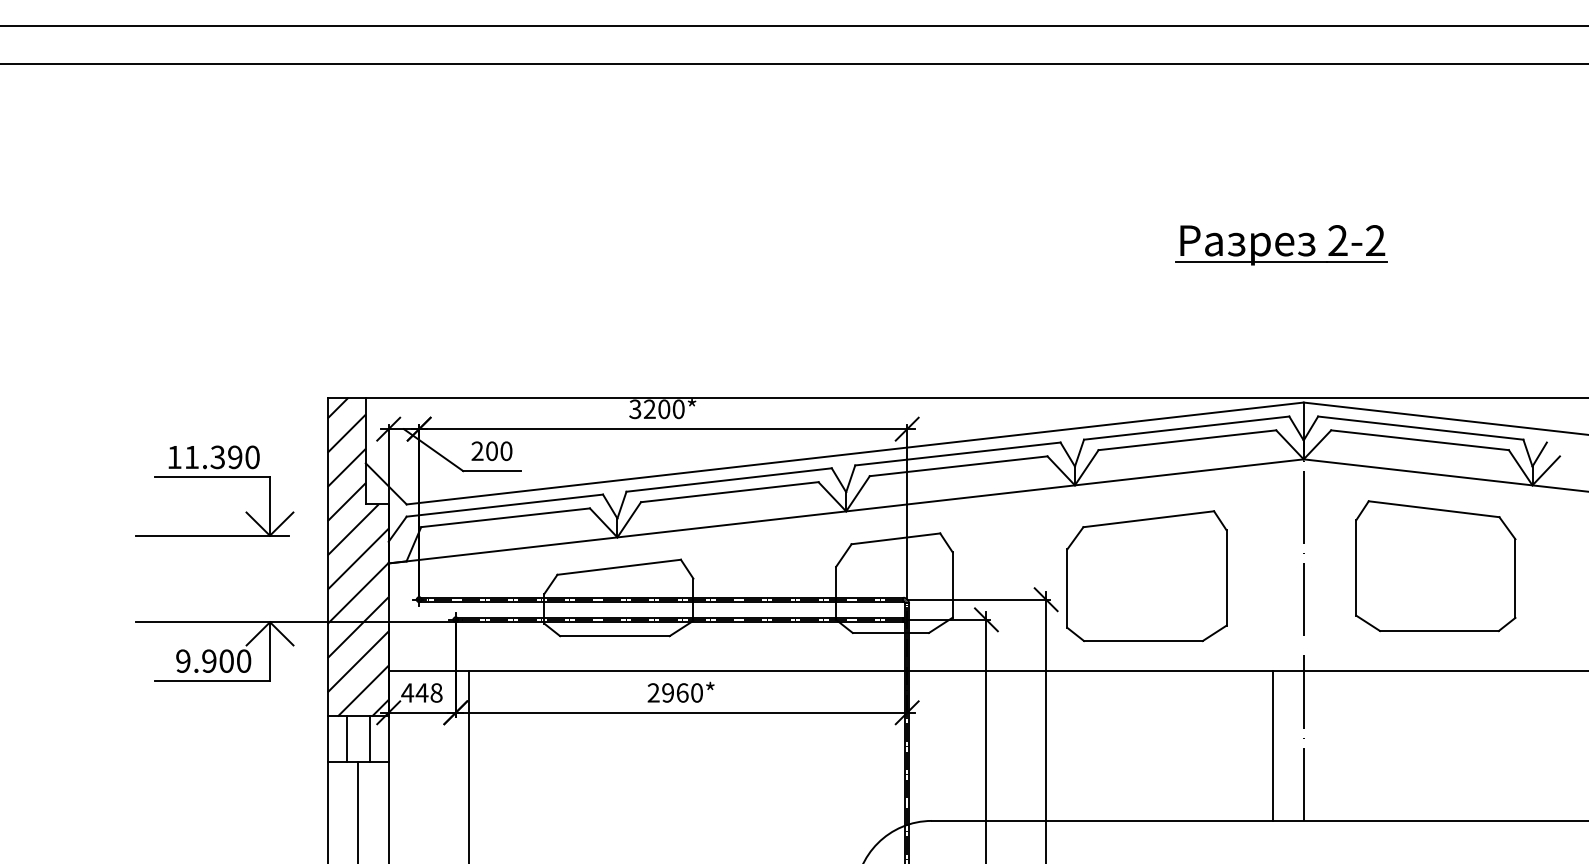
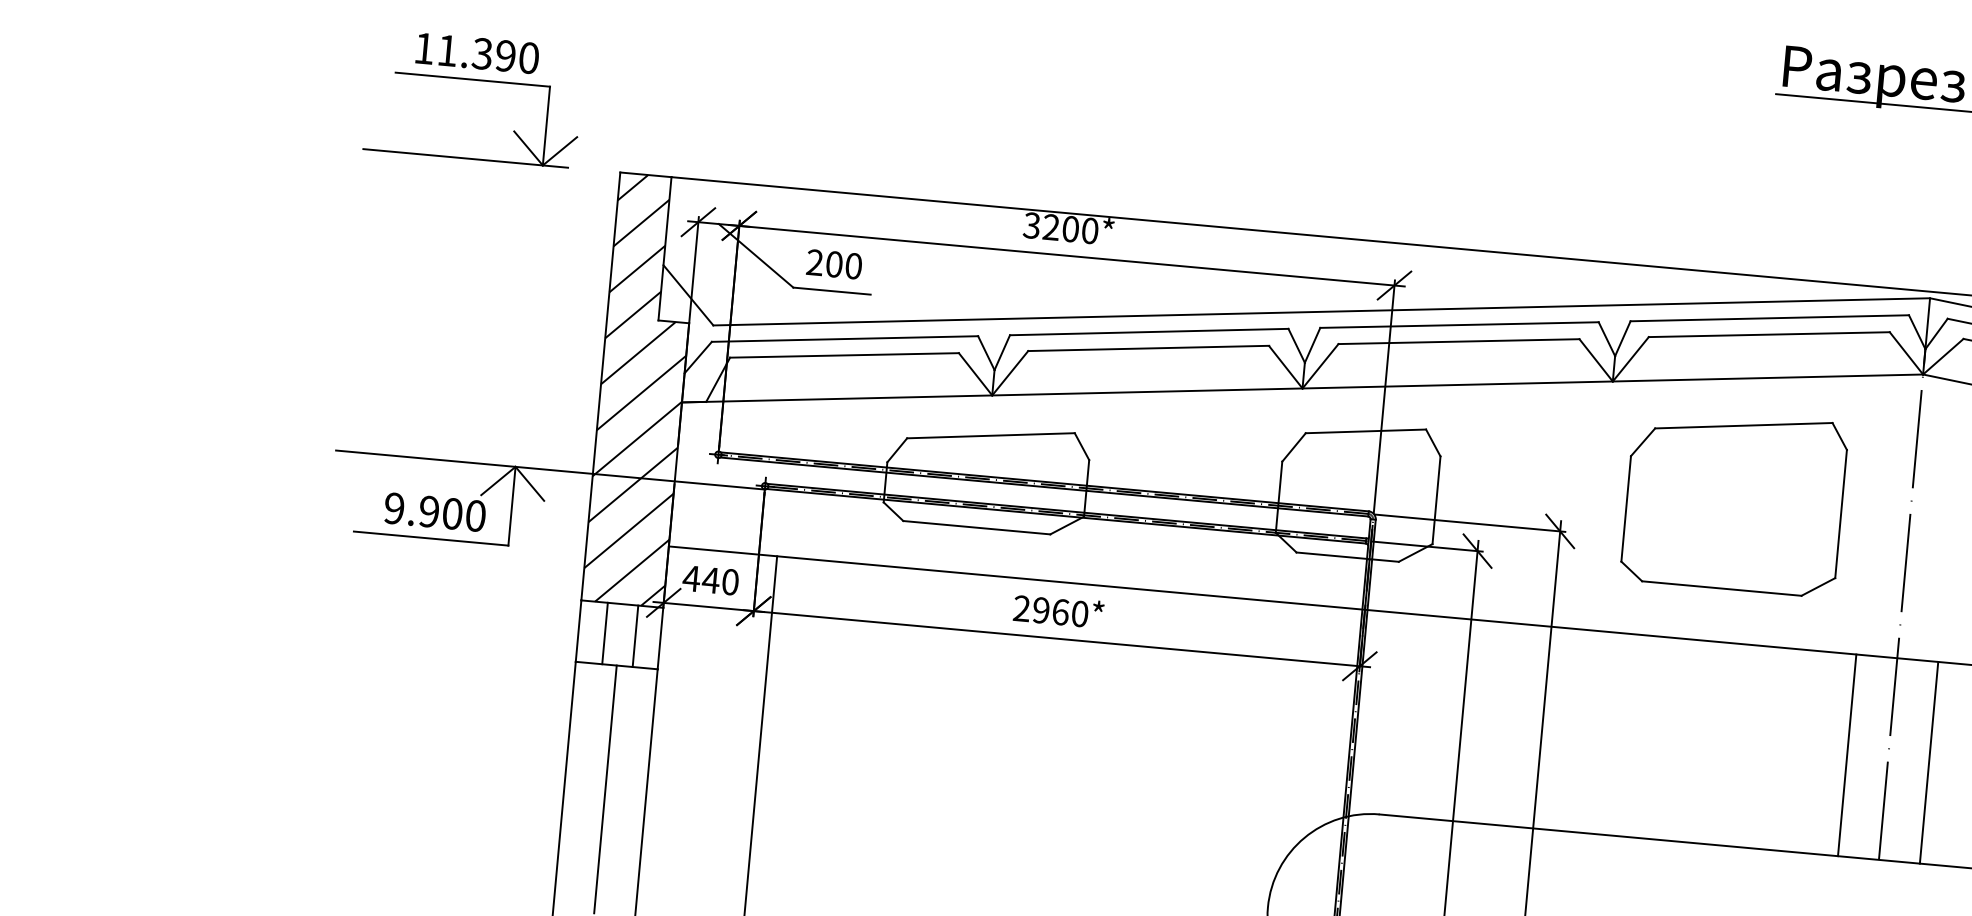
part: (214, 477) -> (475, 80), moved
part: (1146, 576) -> (1733, 502), moved
text: (436, 692) -> (730, 581), 448 -> 440
line: (1334, 745) -> (1929, 762), added

